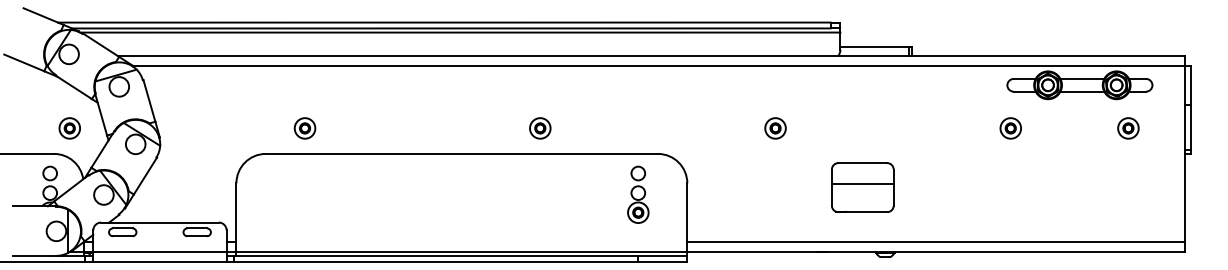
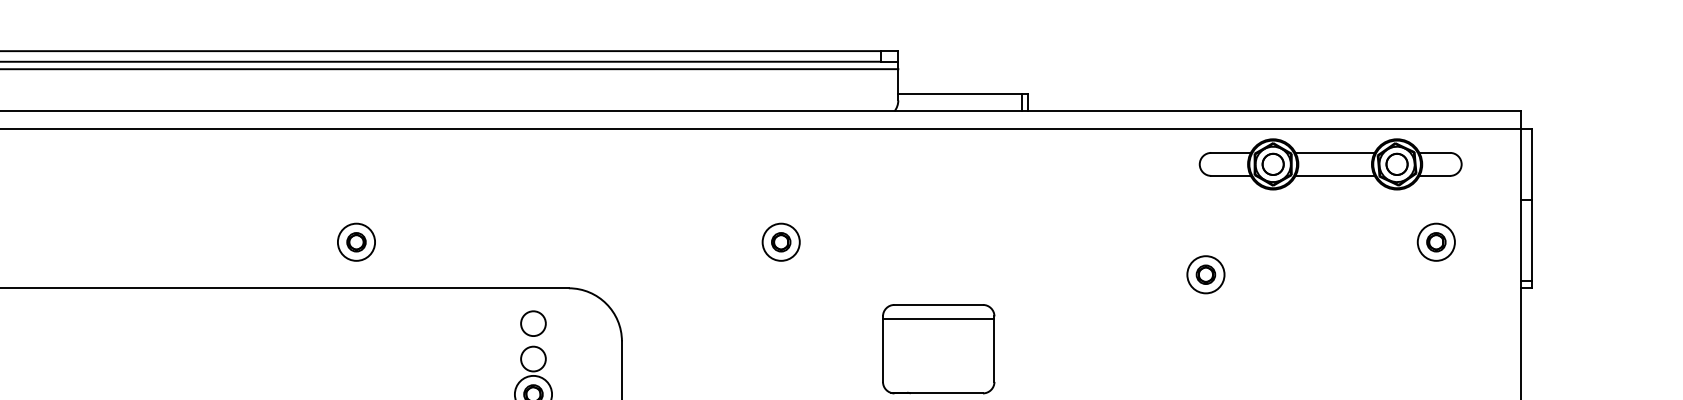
part: (1010, 128) -> (1205, 274), moved
part: (1128, 128) -> (1436, 242), moved
line: (862, 183) -> (938, 318), moved

